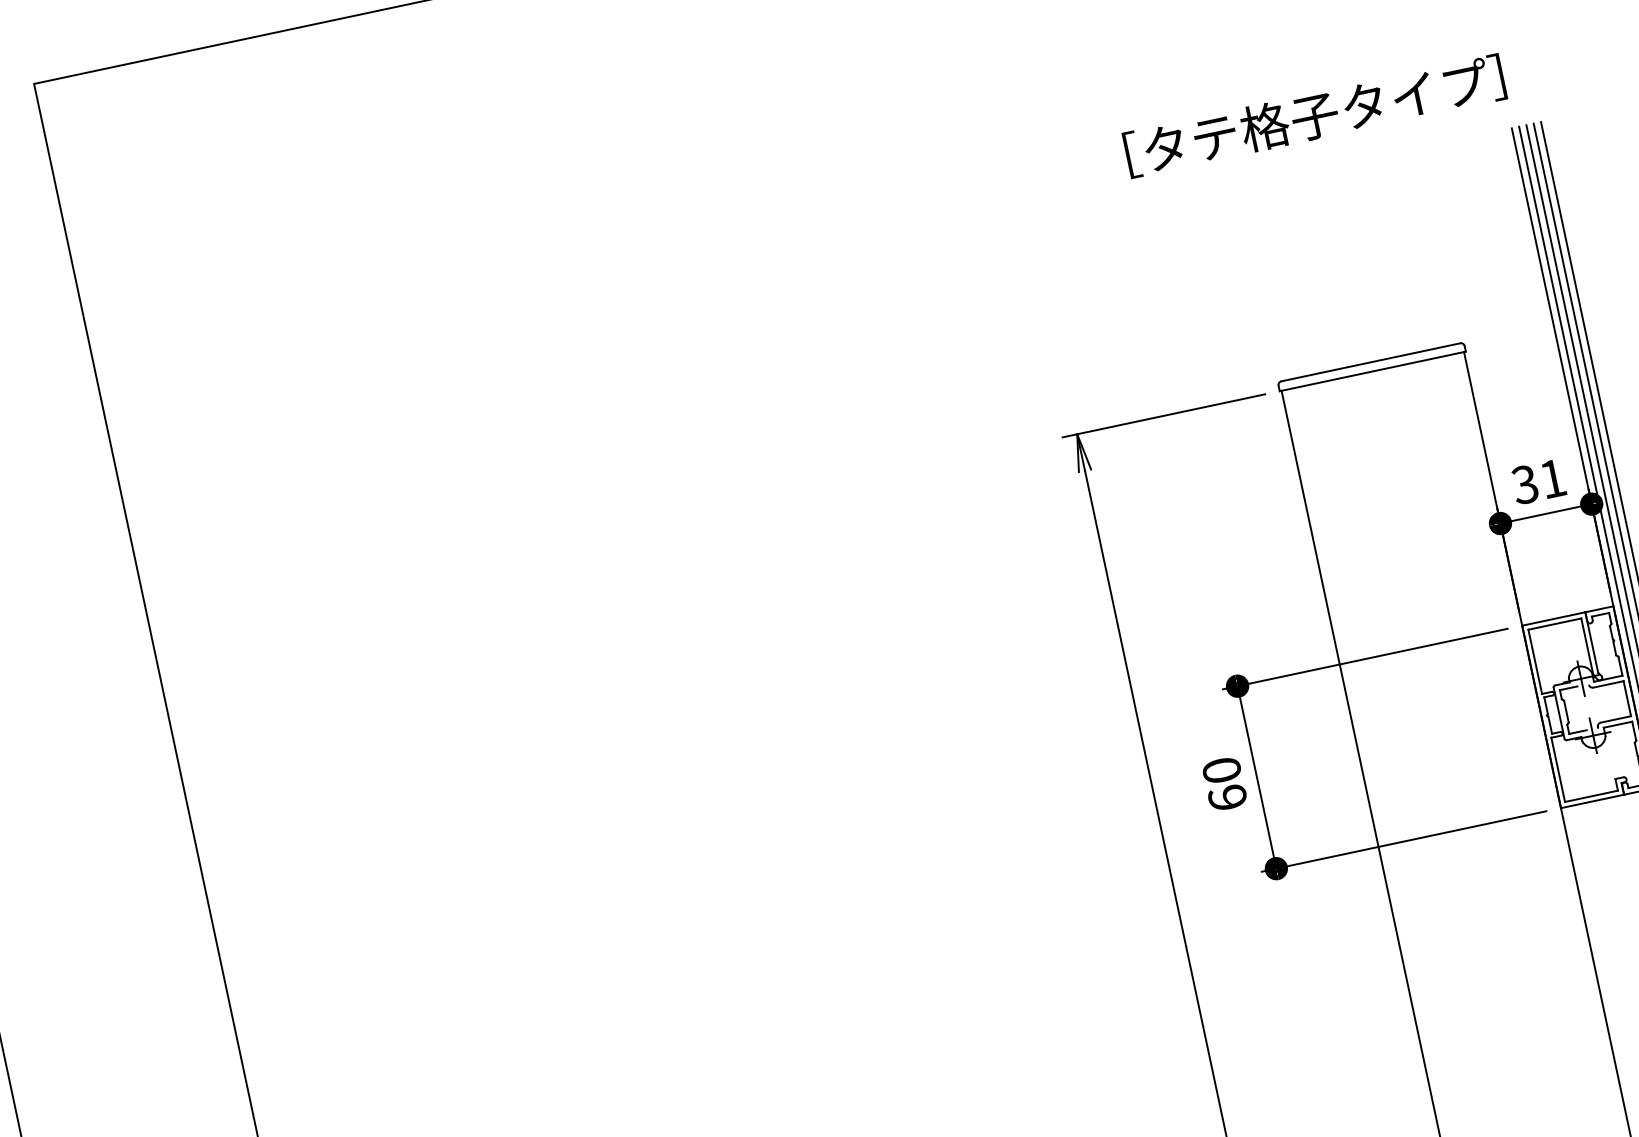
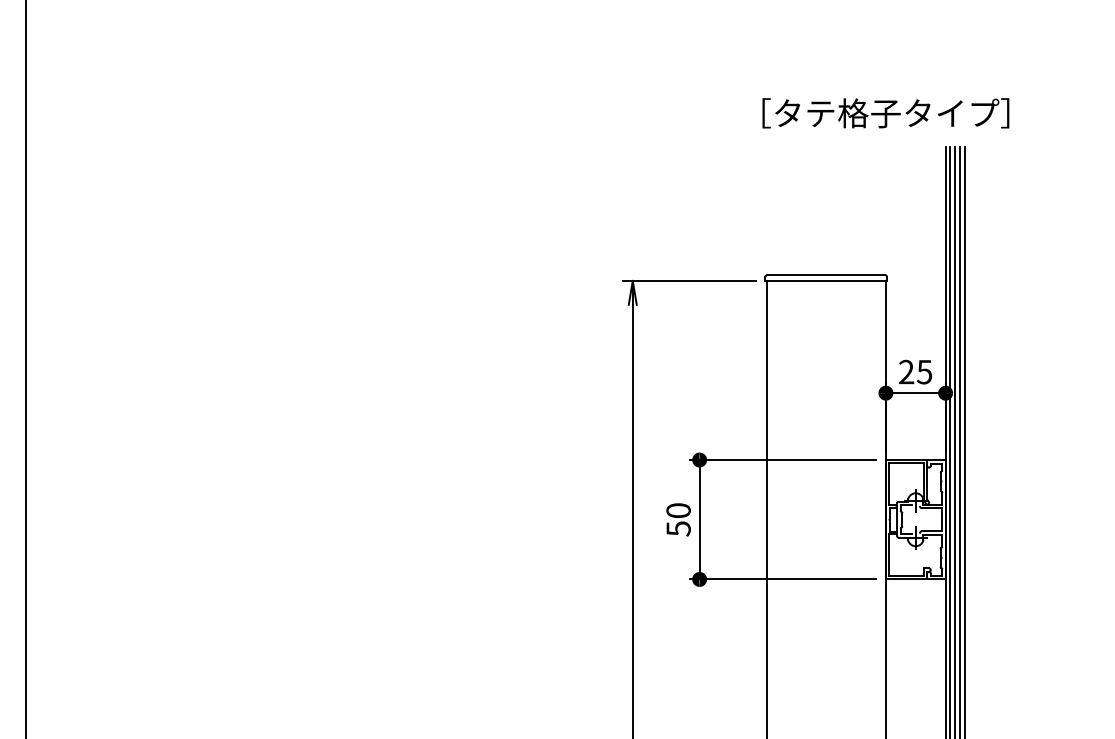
text: (1314, 116) -> (885, 113), moved
text: (1538, 482) -> (915, 372), 31 -> 25
text: (1227, 797) -> (678, 528), 60 -> 50

